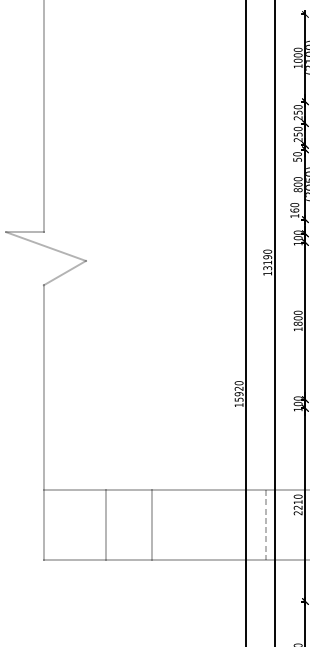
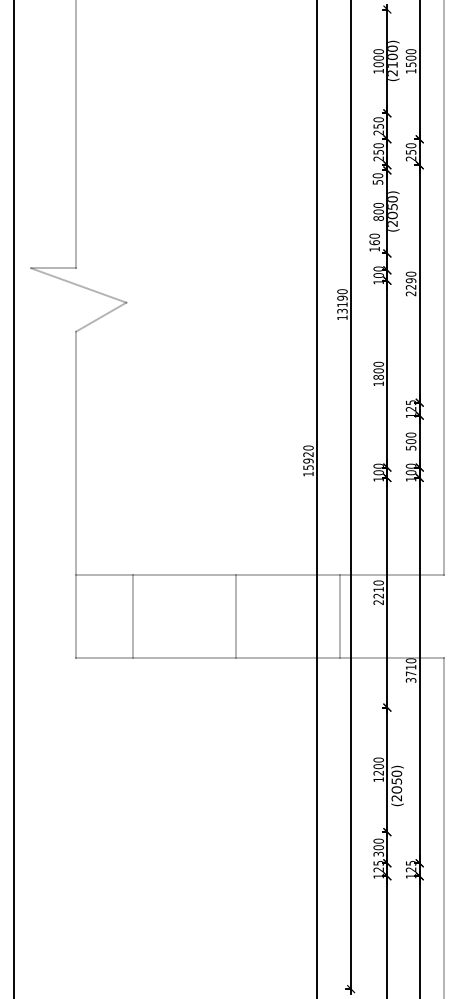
line: (105, 524) -> (132, 616), moved
line: (152, 524) -> (236, 616), moved
line: (266, 524) -> (340, 616), dashed -> solid

